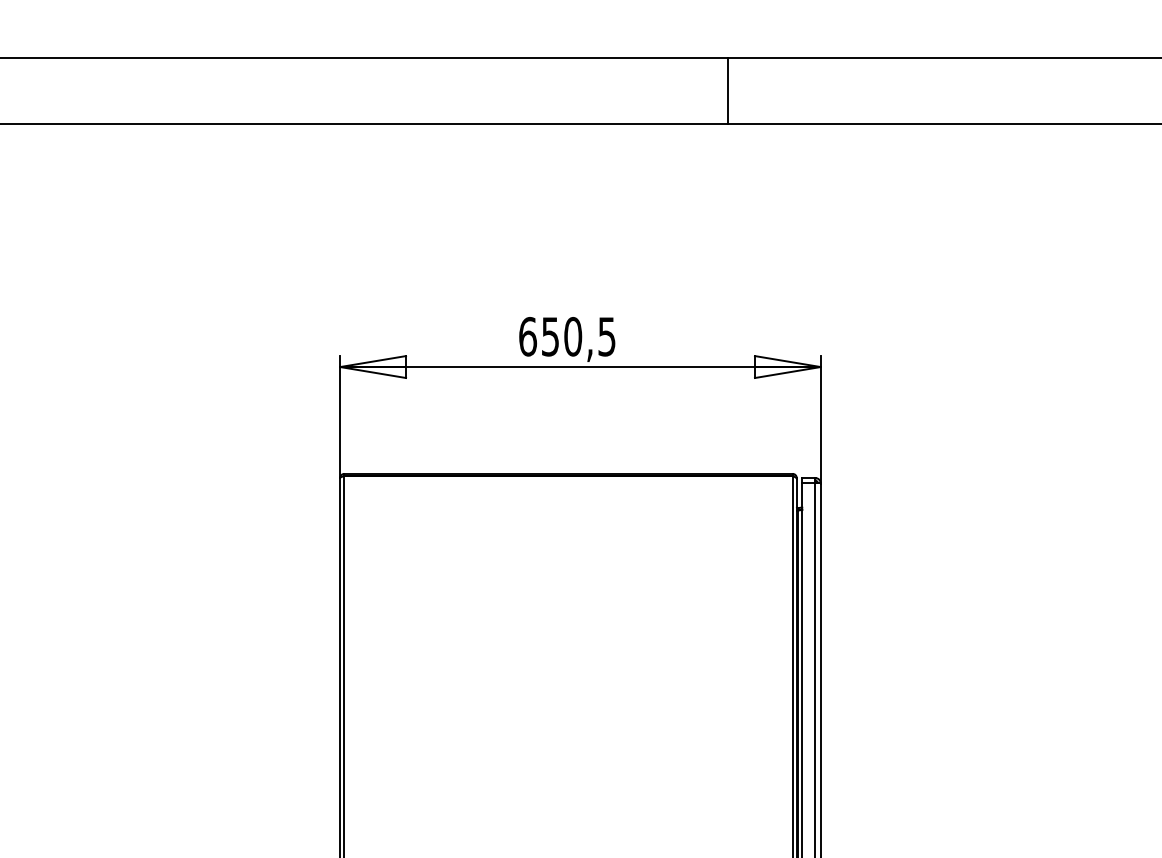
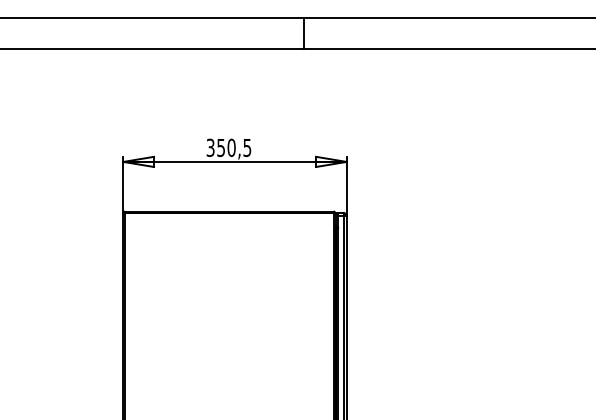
text: (527, 335) -> (210, 147), 650,5 -> 350,5

